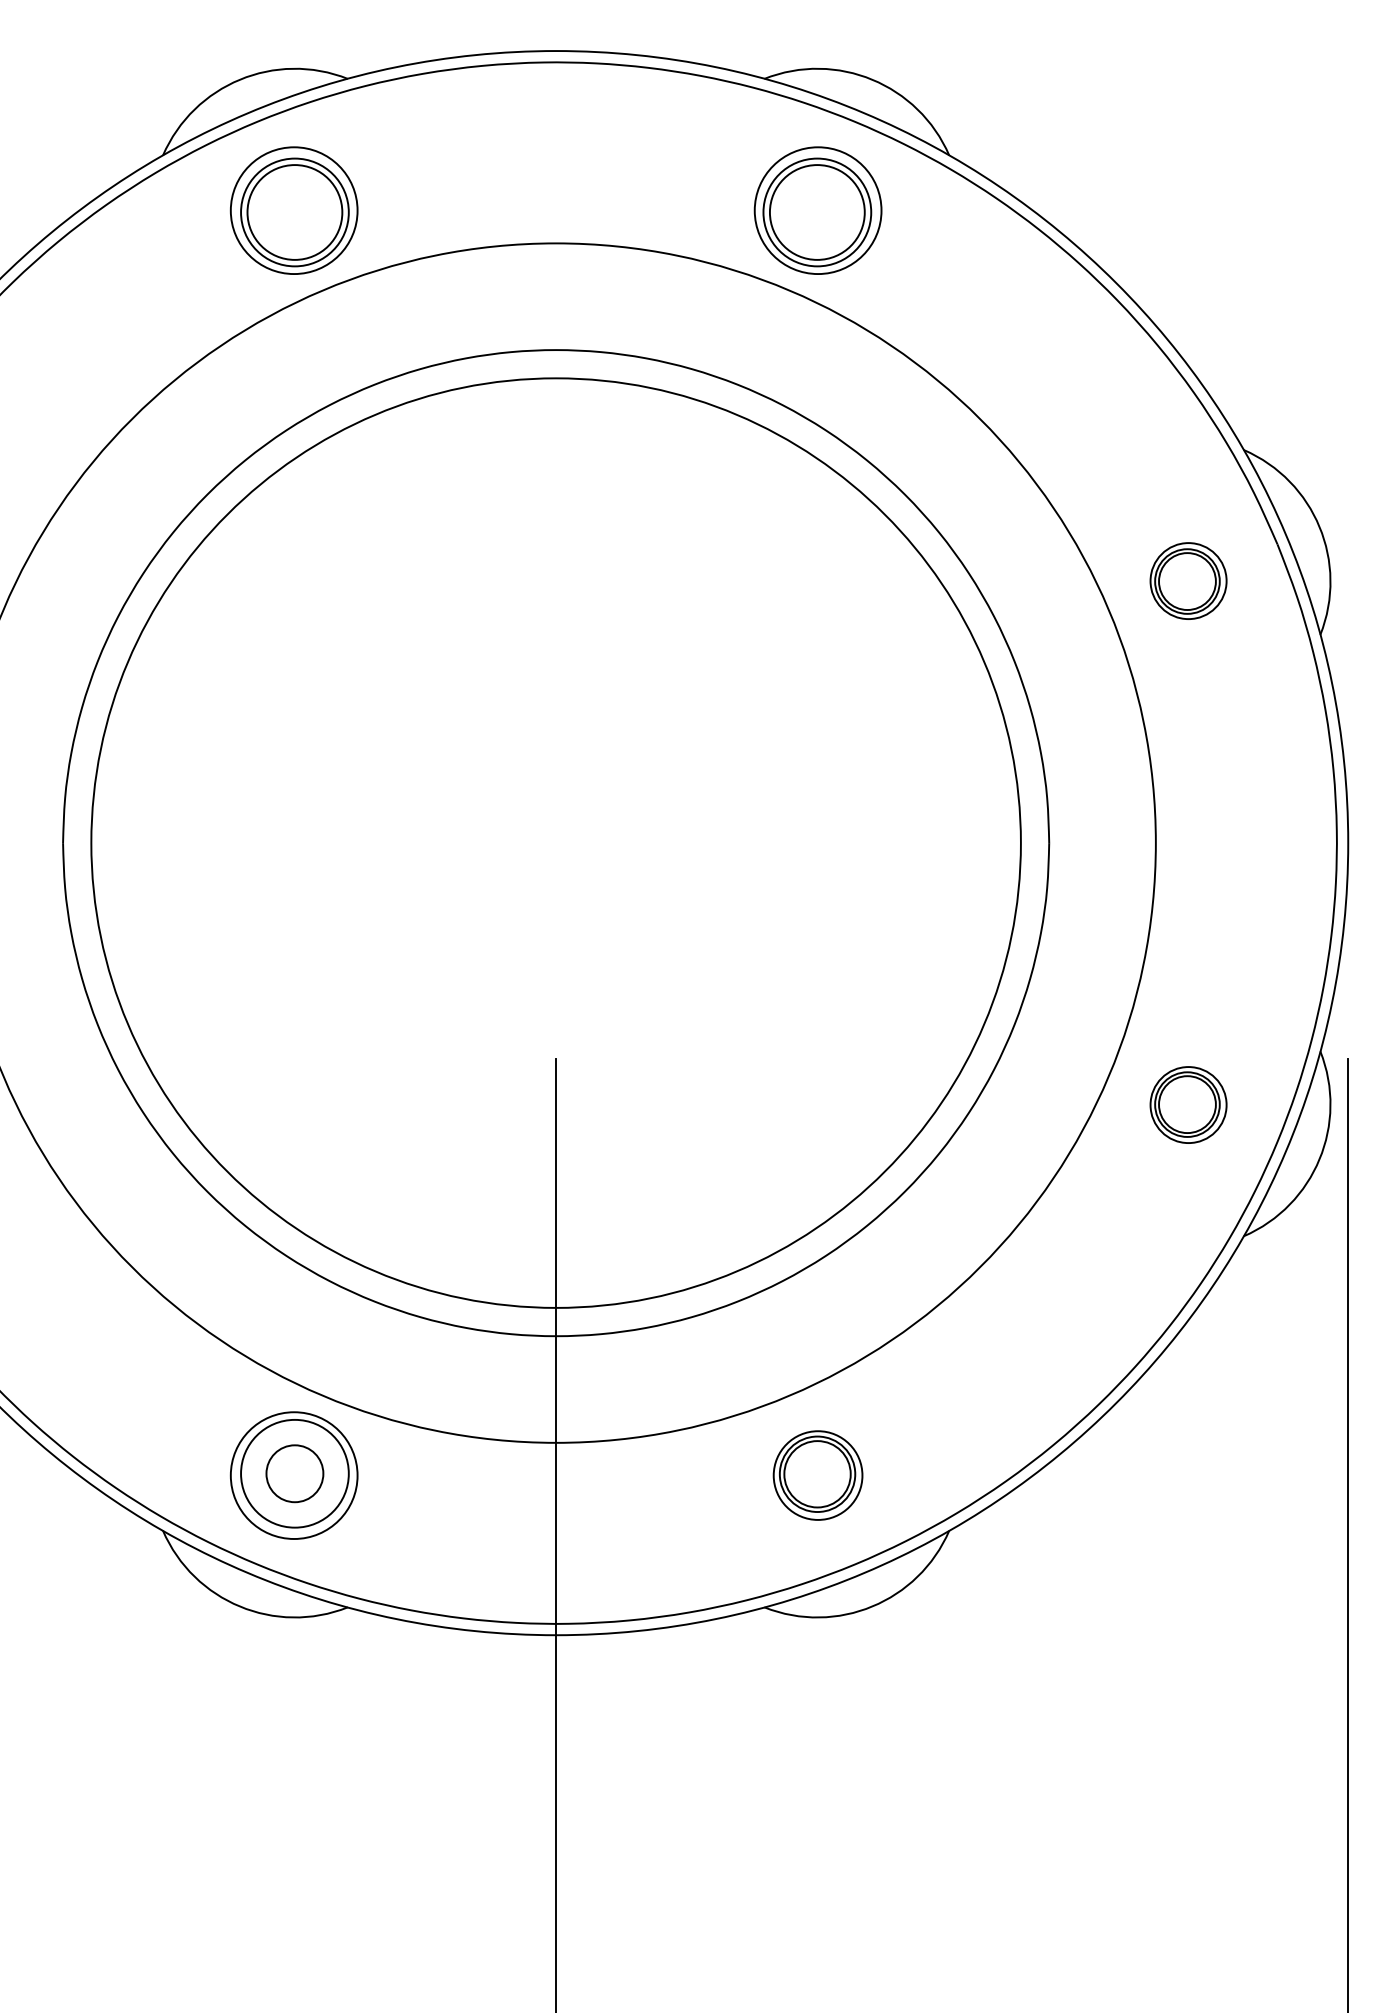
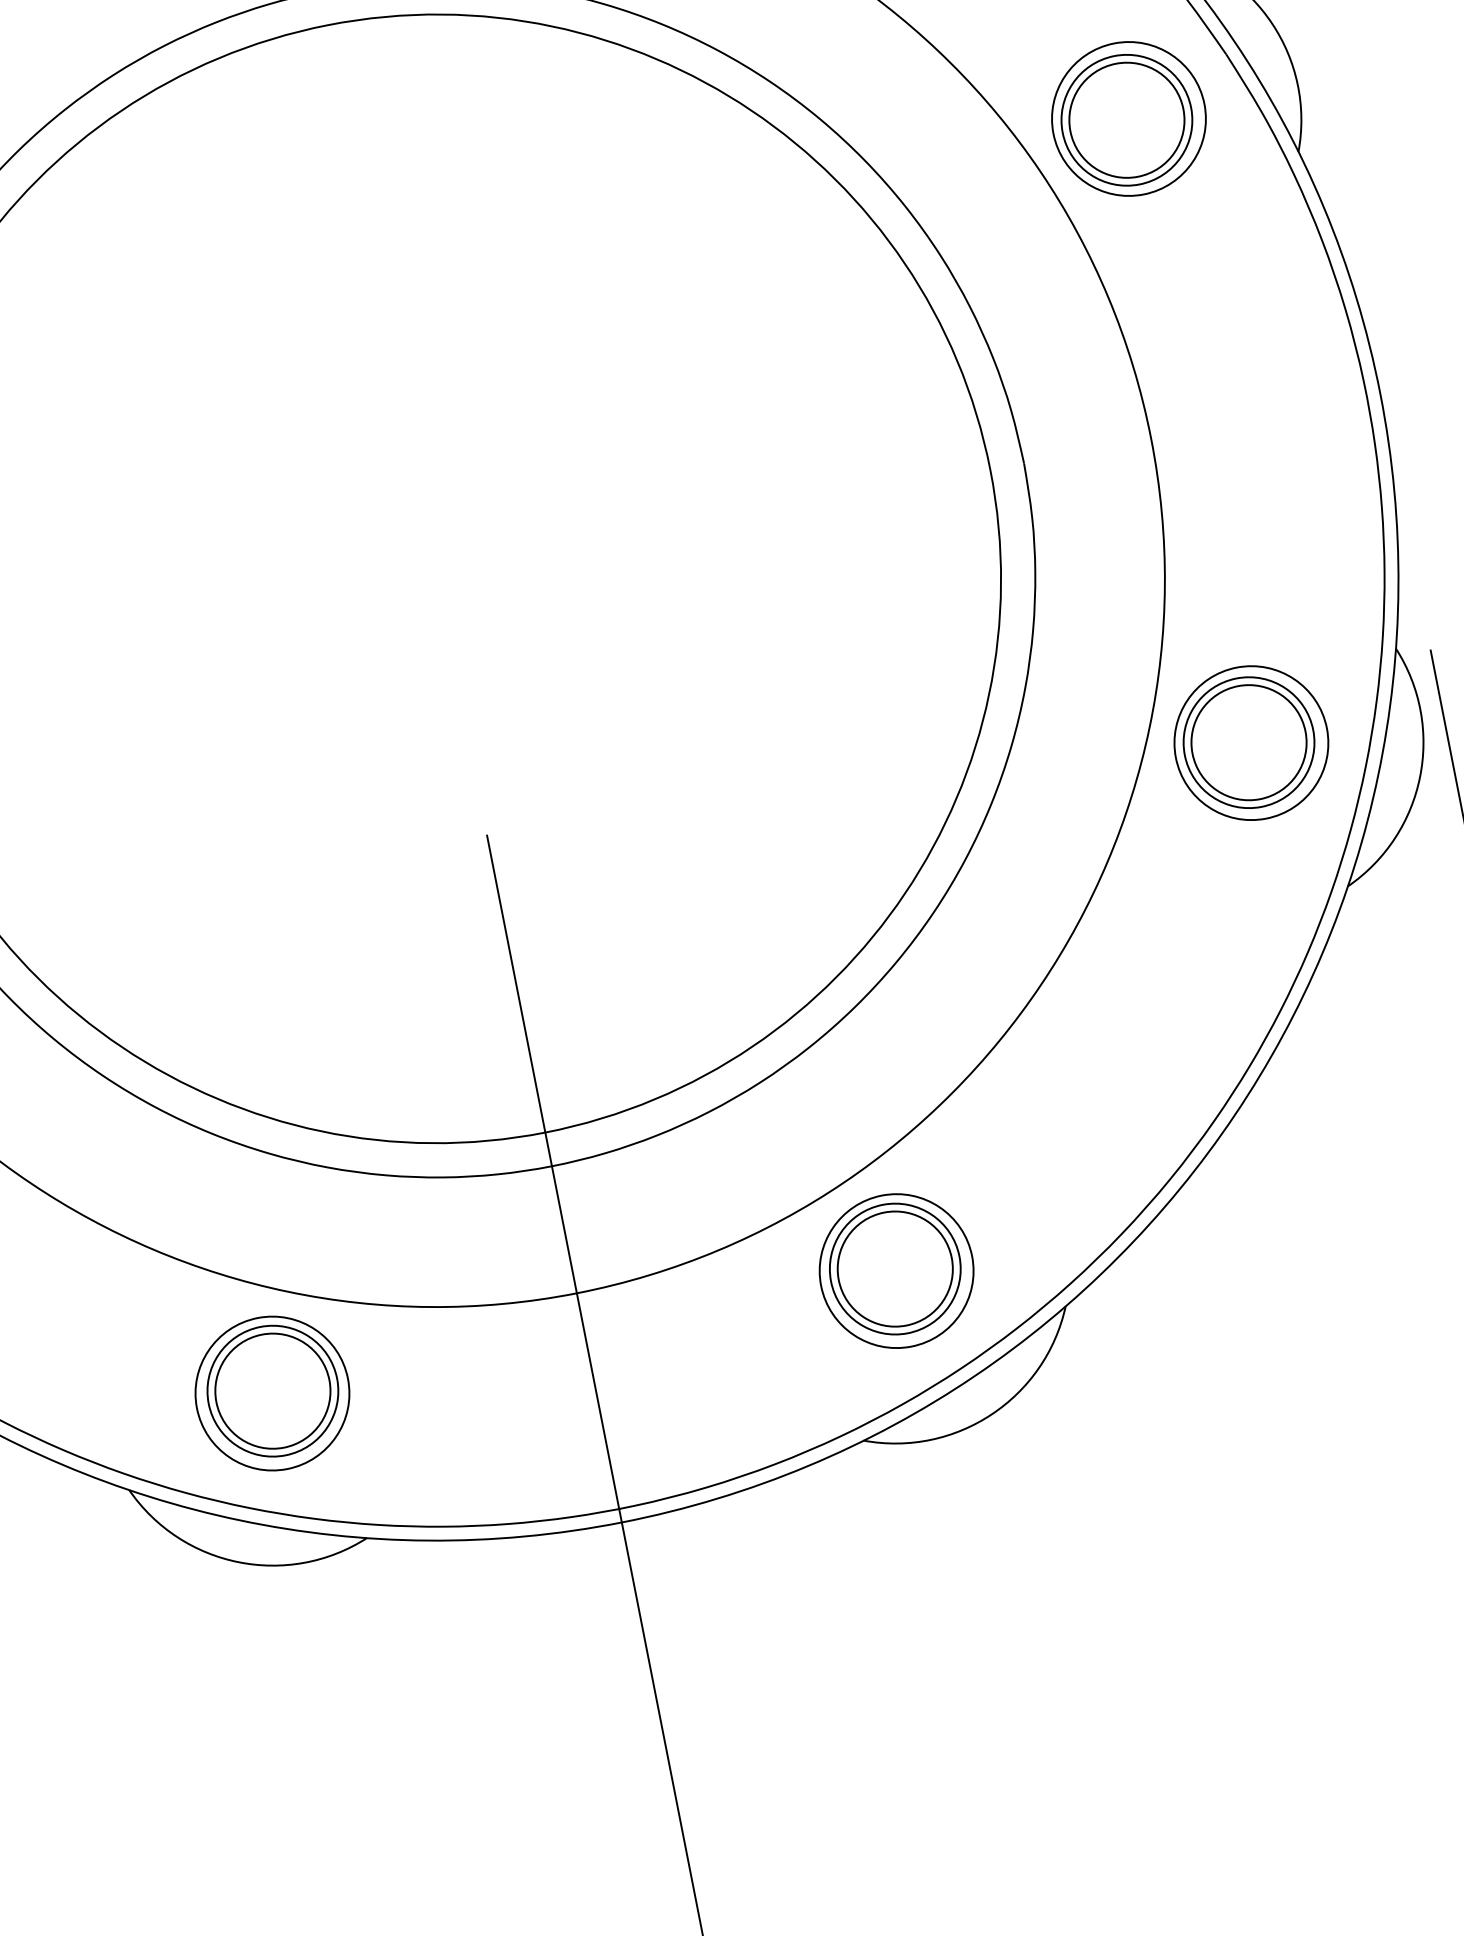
part: (1188, 580) -> (1128, 118), size x1.67
part: (1188, 1104) -> (1251, 742), size x1.67
circle: (294, 1473) -> (272, 1390), size x1.67
part: (817, 1475) -> (895, 1271), size x1.43

